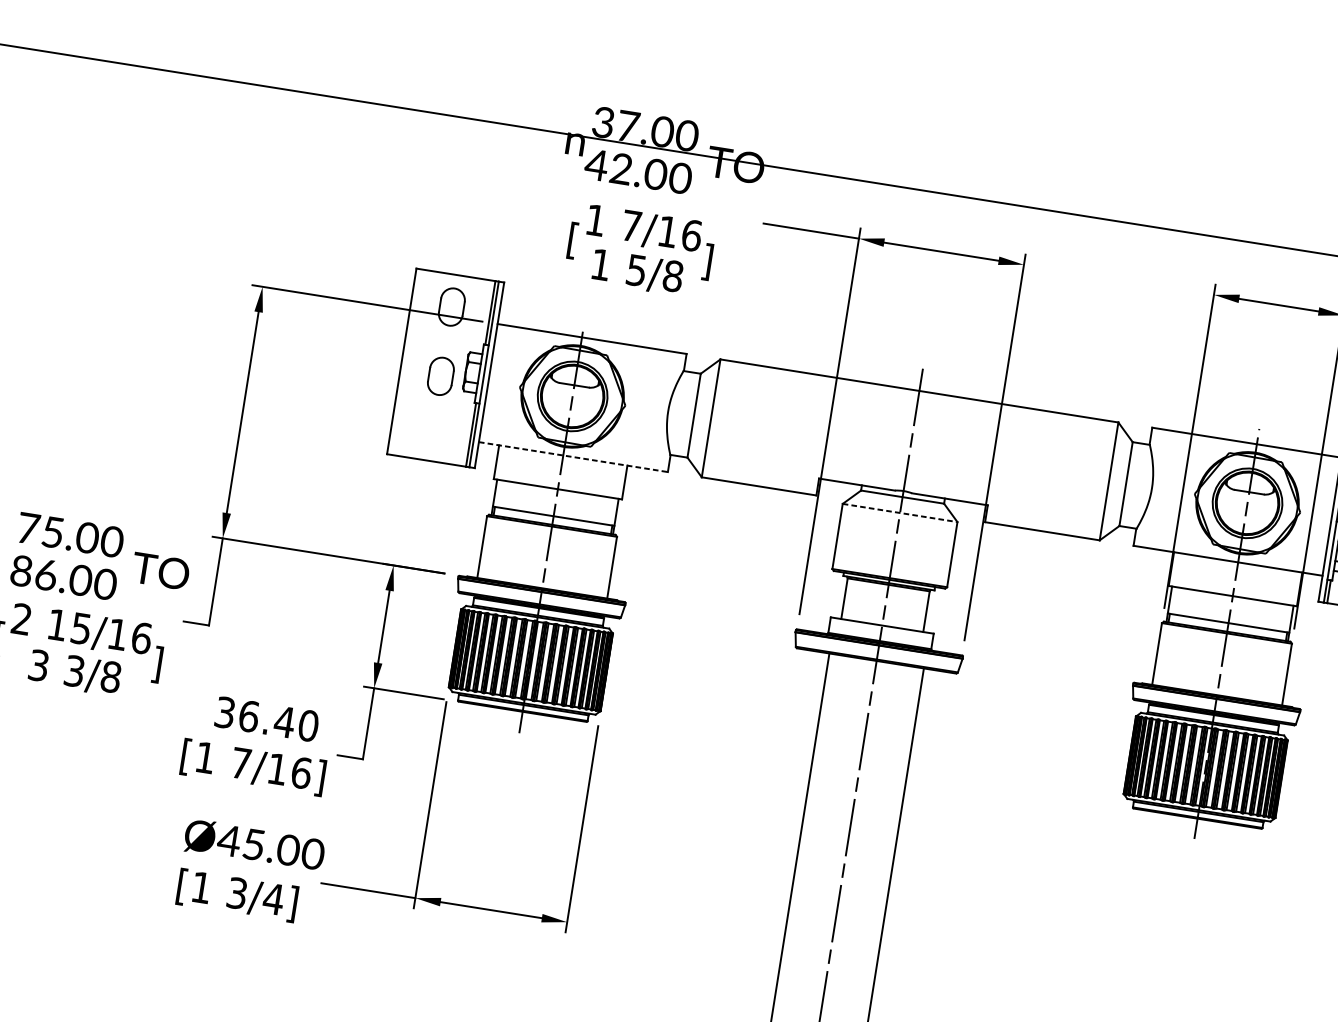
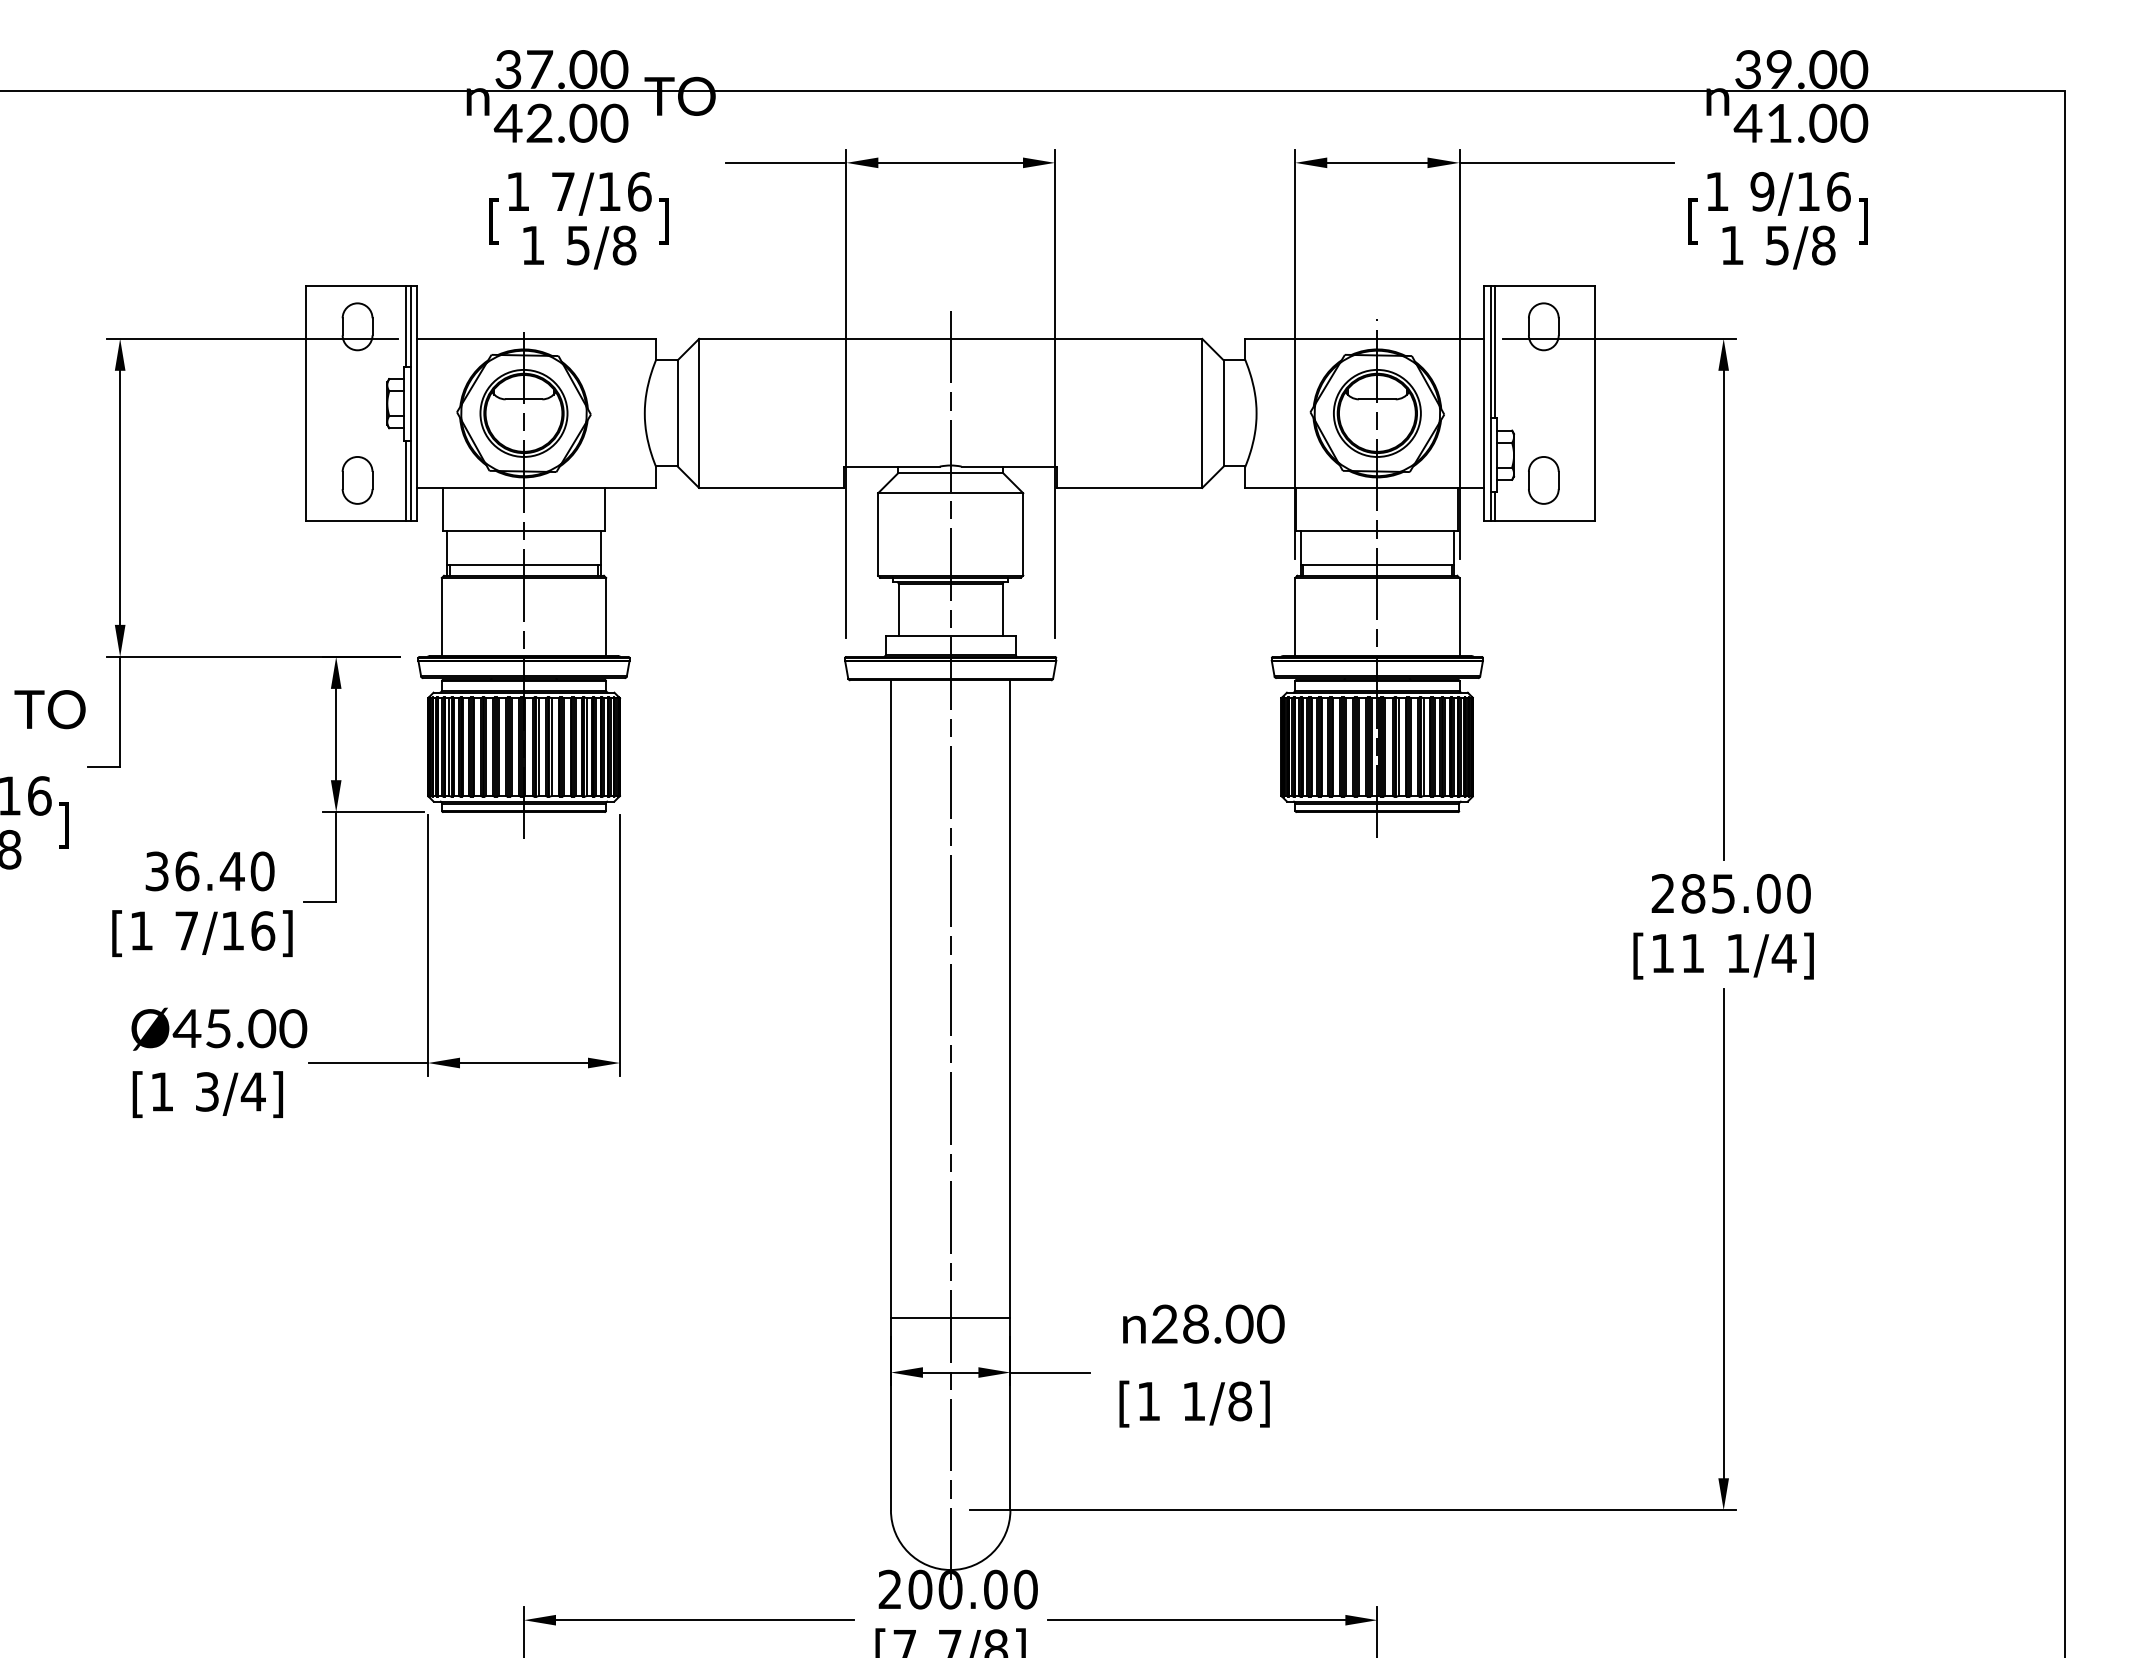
part: (440, 376) -> (357, 480), moved
line: (573, 457) -> (537, 488), dashed -> solid
line: (899, 513) -> (950, 493), dashed -> solid

